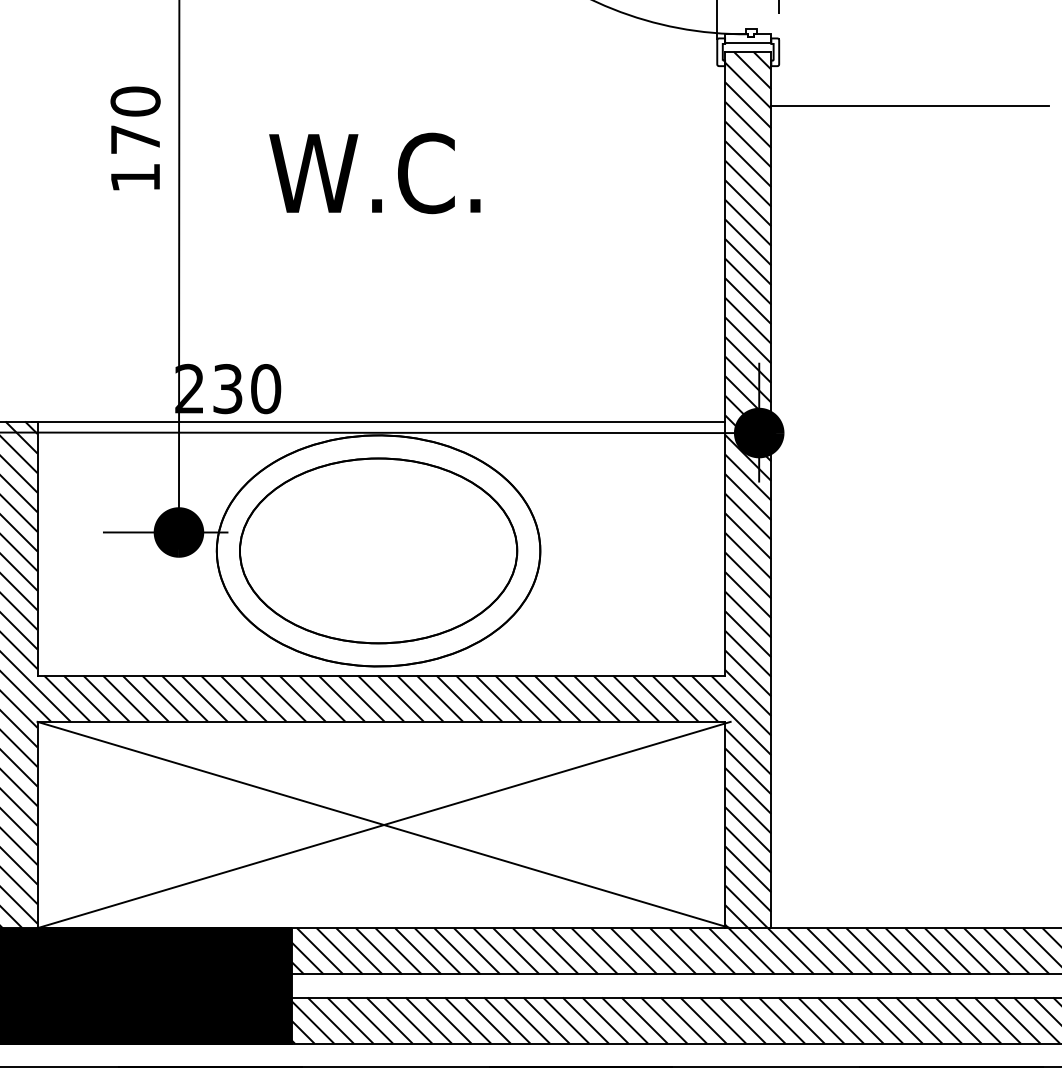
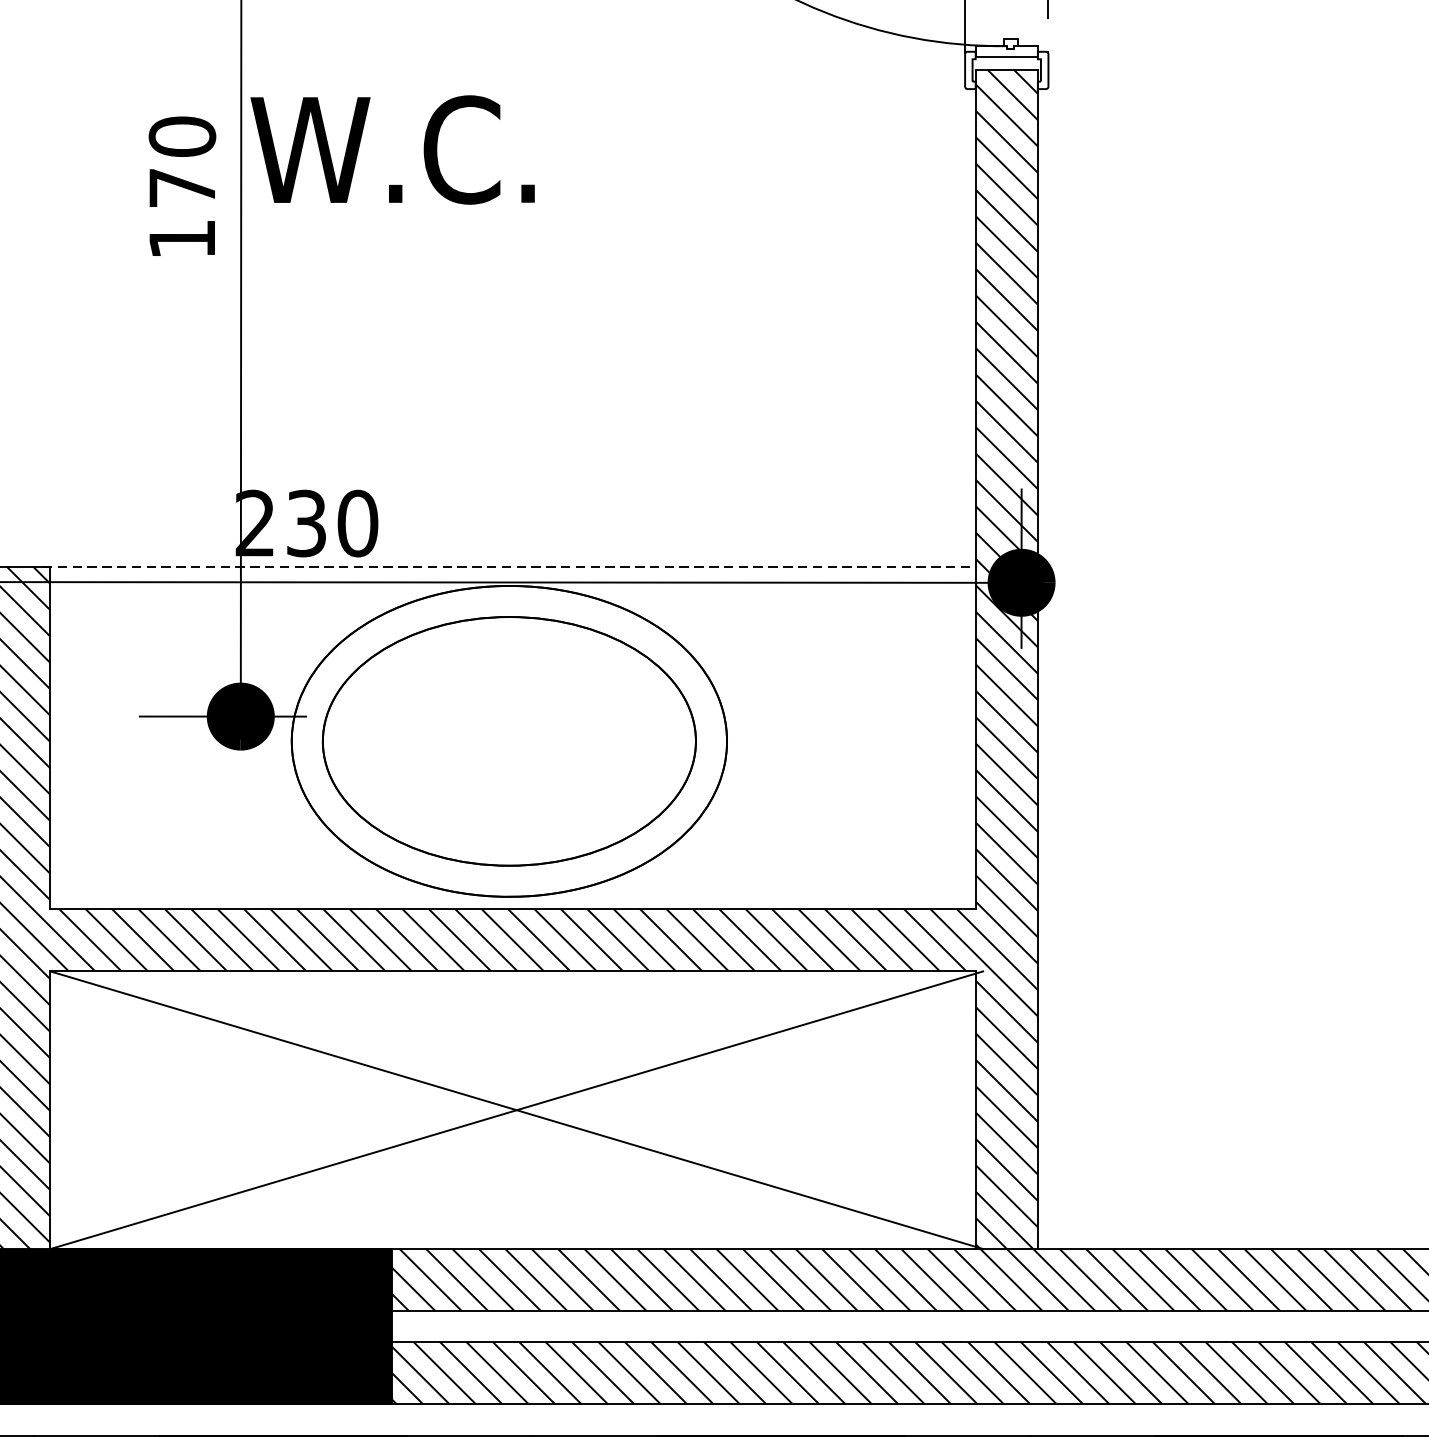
line: (909, 106) -> (1223, 143), removed
text: (374, 173) -> (392, 150), moved
line: (378, 421) -> (509, 567), solid -> dashed

